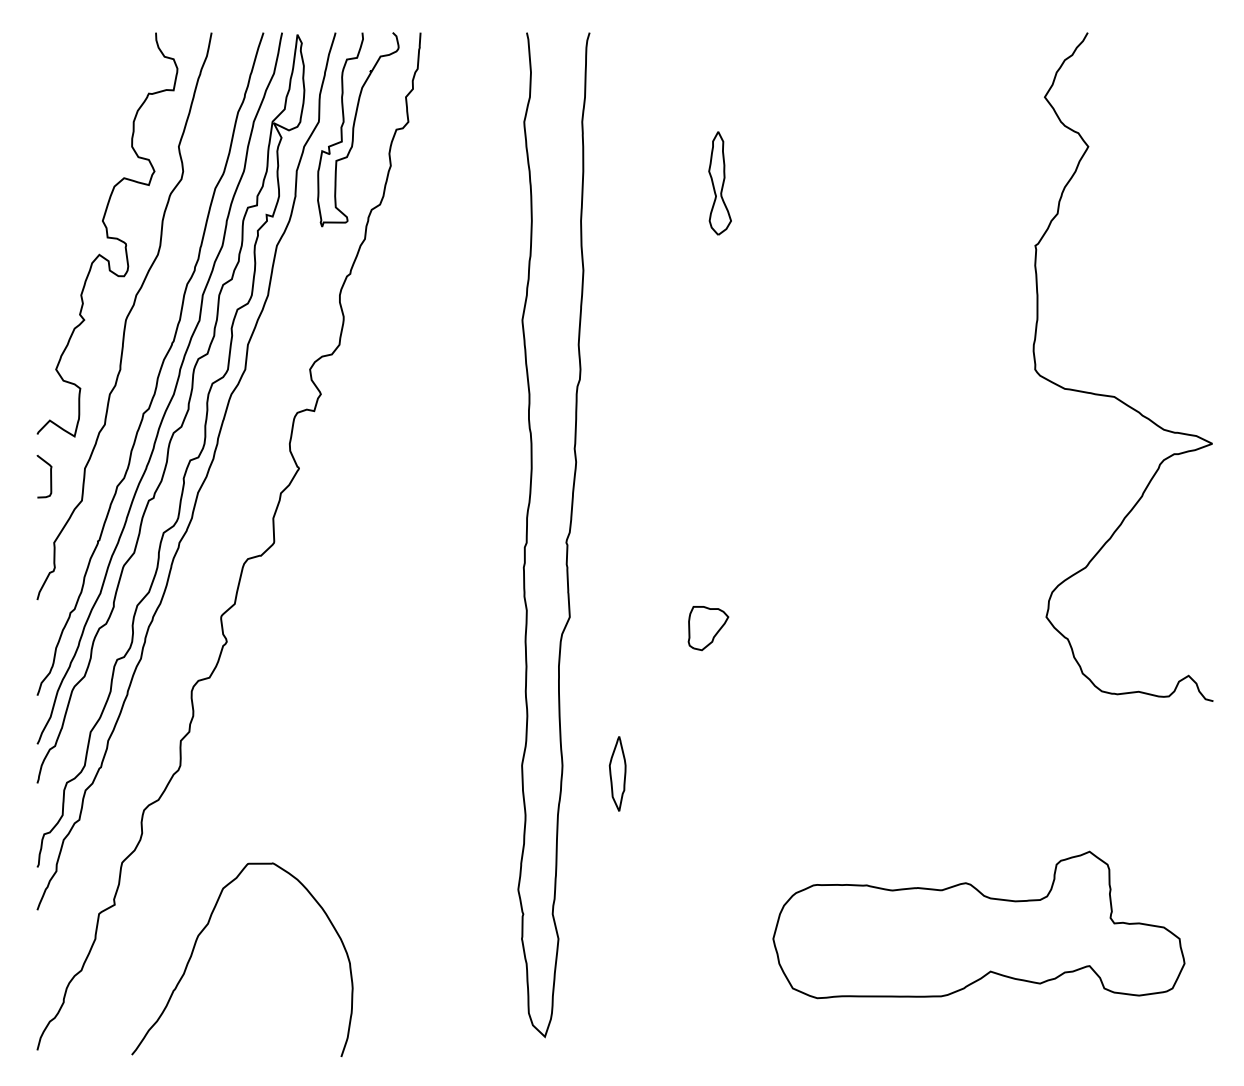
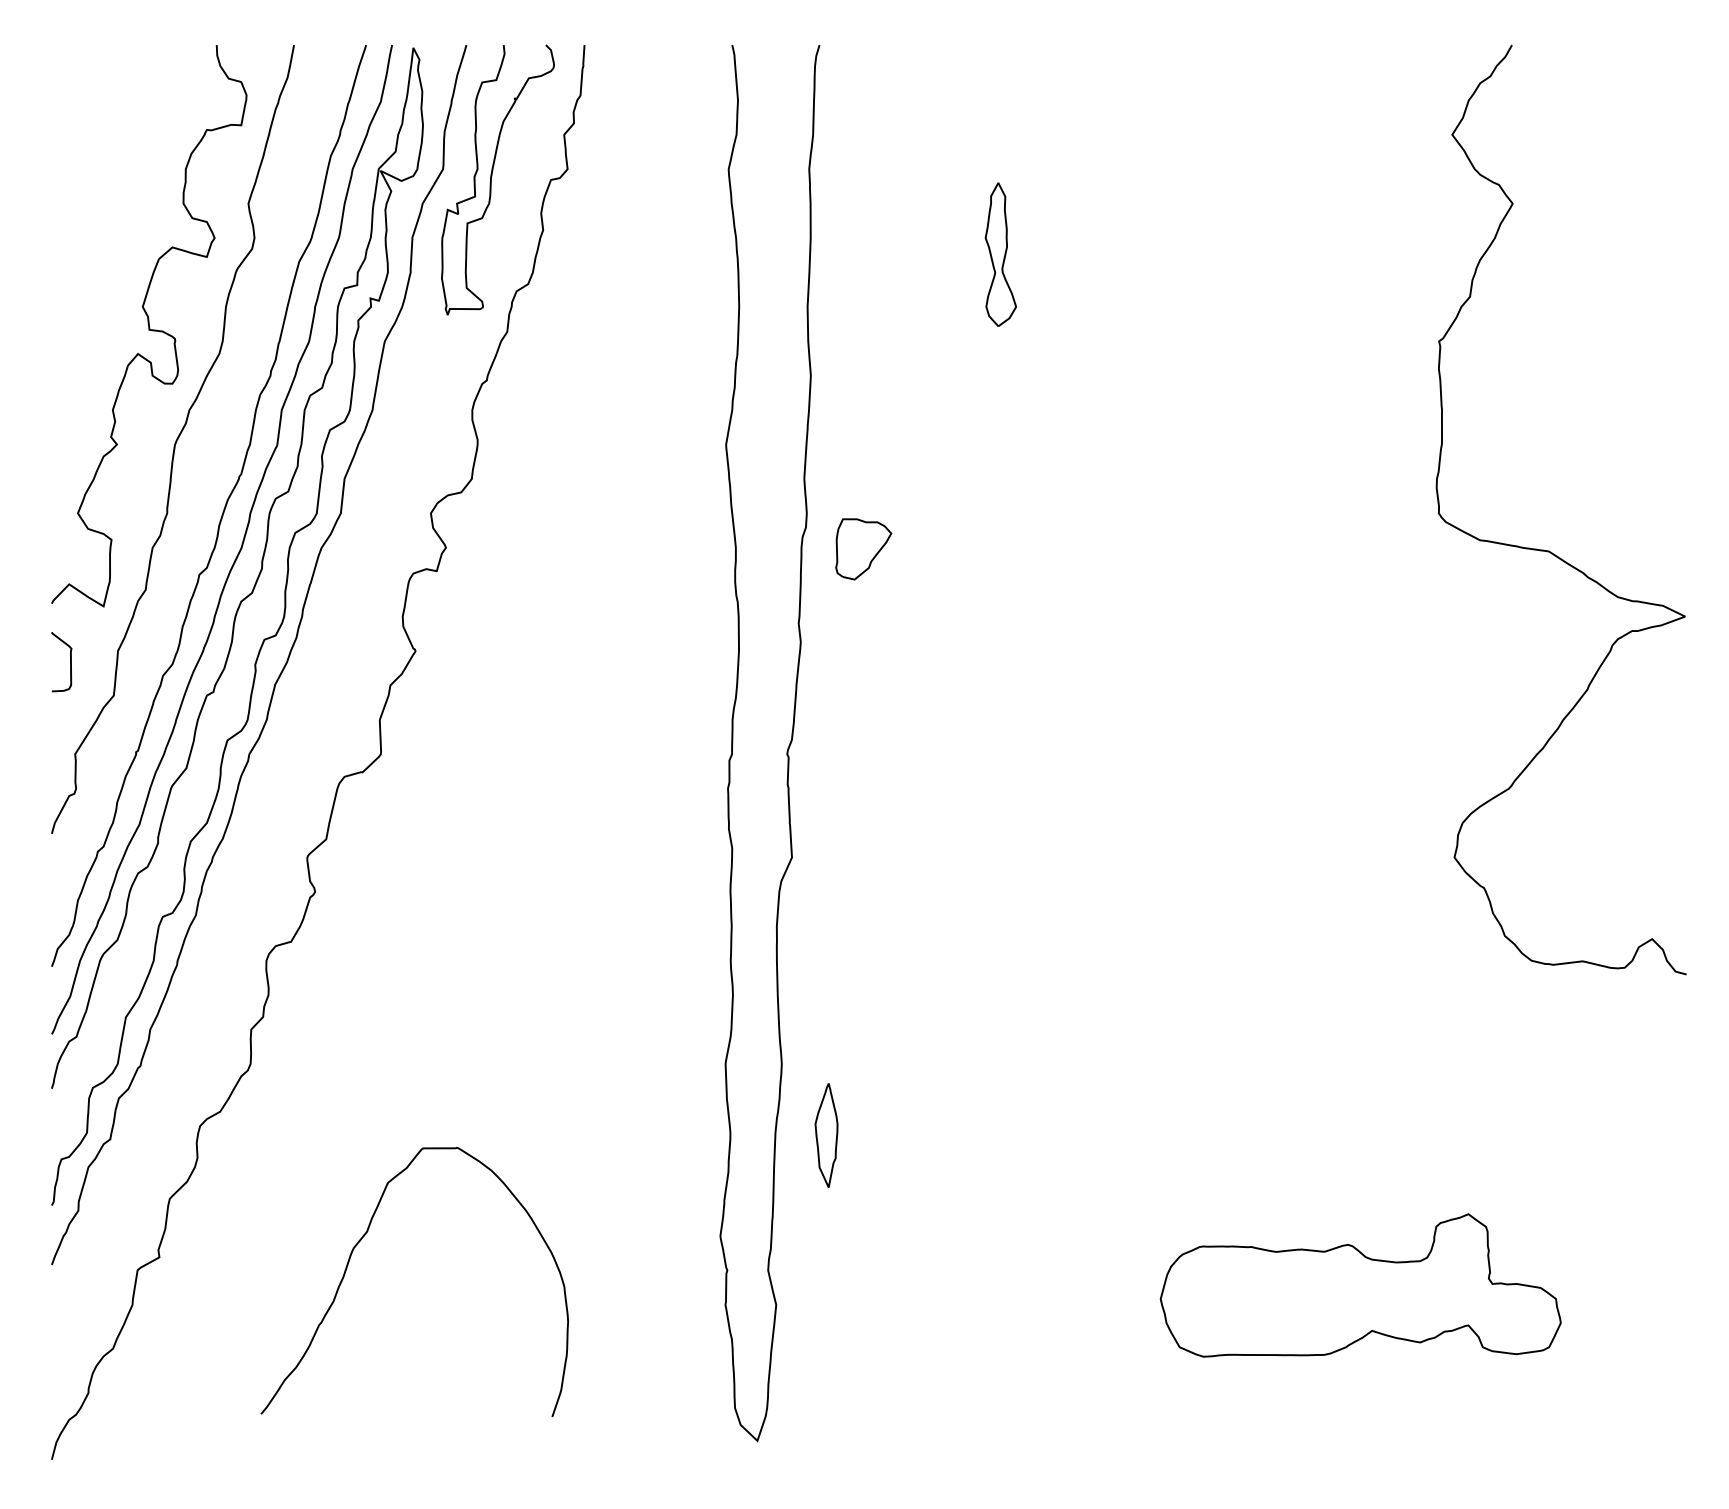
part: (708, 628) -> (863, 549), moved
part: (617, 773) -> (826, 1135), moved
part: (978, 925) -> (1360, 1285), size x0.7
curve: (204, 929) -> (362, 1239), moved

